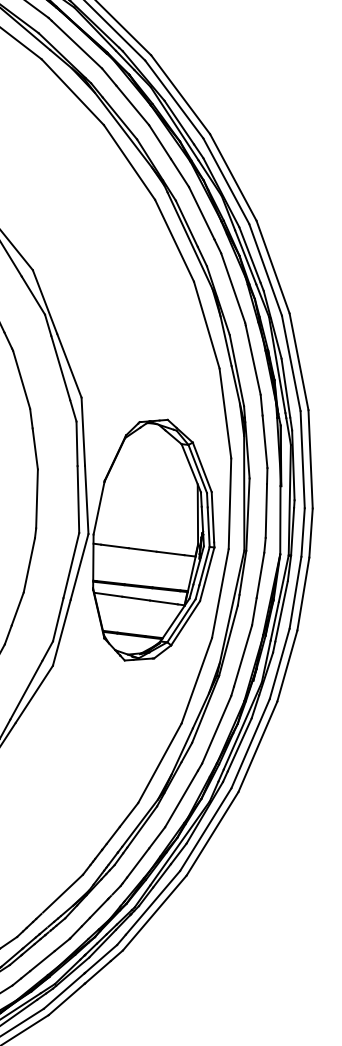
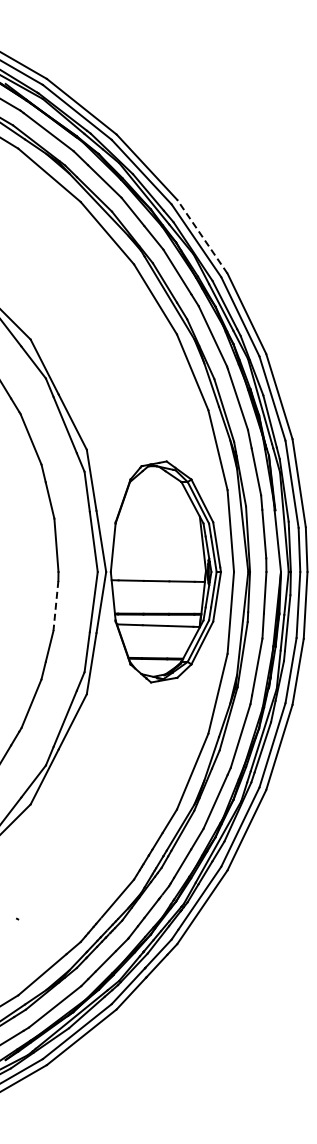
line: (233, 177) -> (202, 236), solid -> dashed
line: (28, 565) -> (55, 606), solid -> dashed

